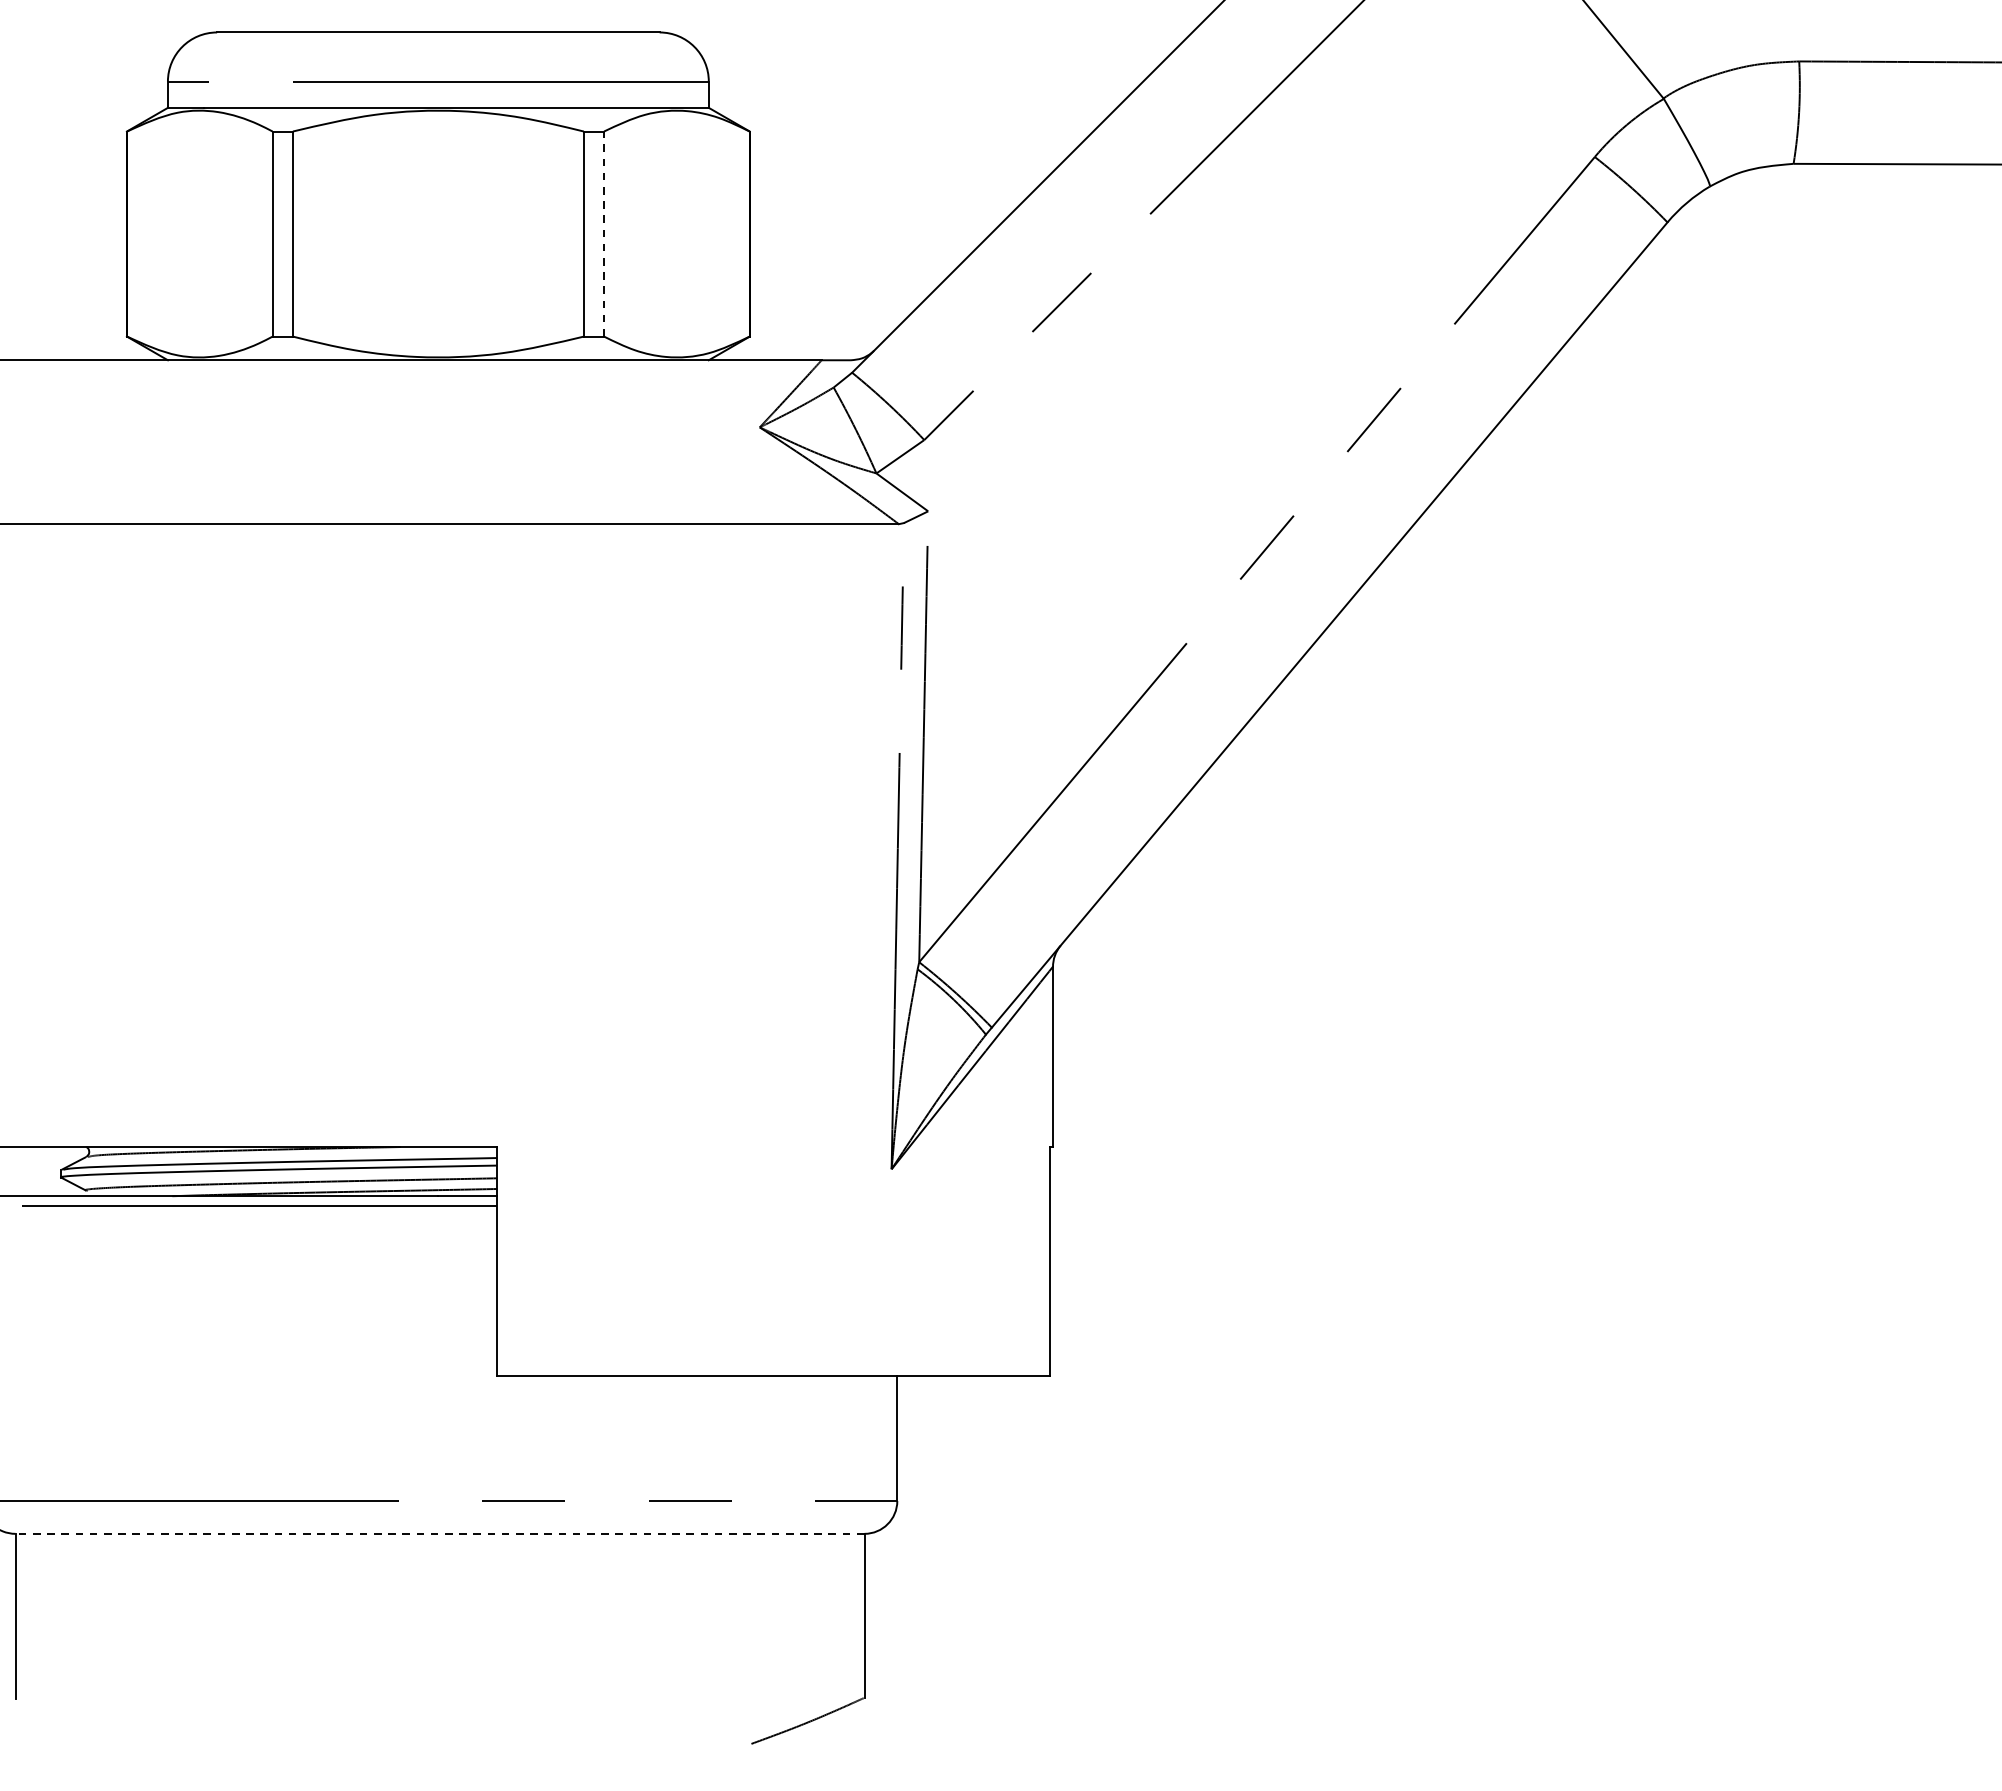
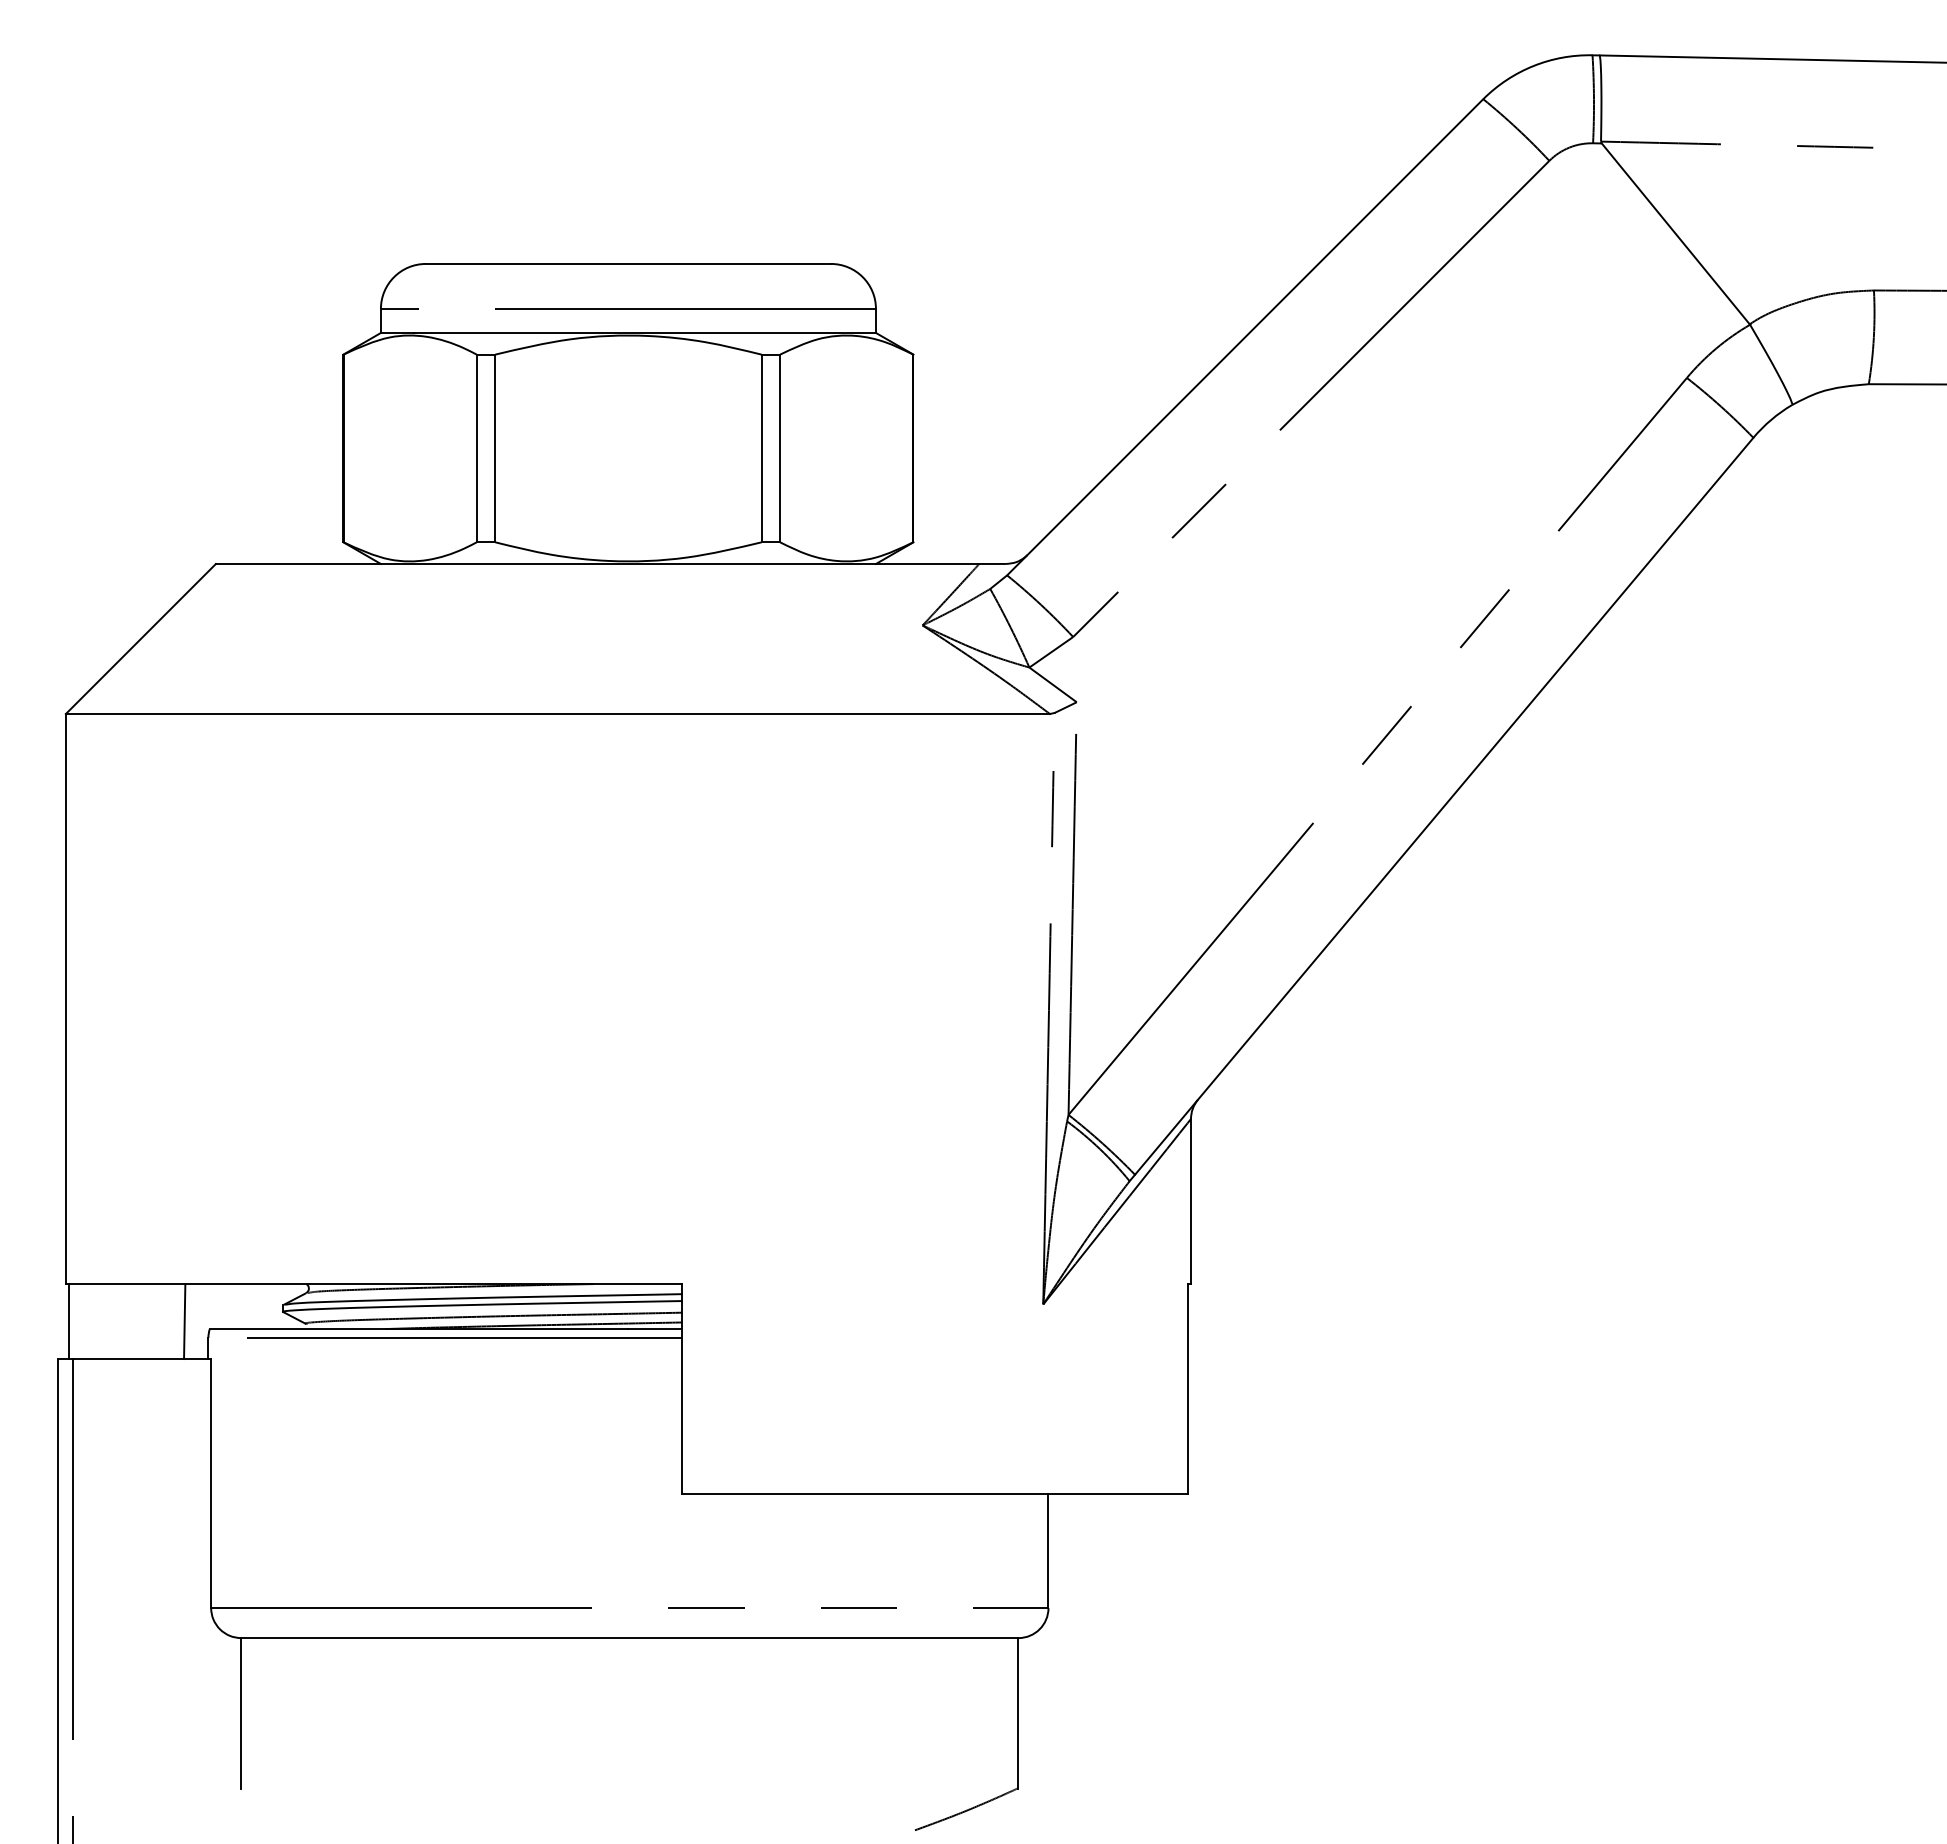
line: (604, 234) -> (780, 448), dashed -> solid
line: (439, 1534) -> (629, 1638), dashed -> solid

